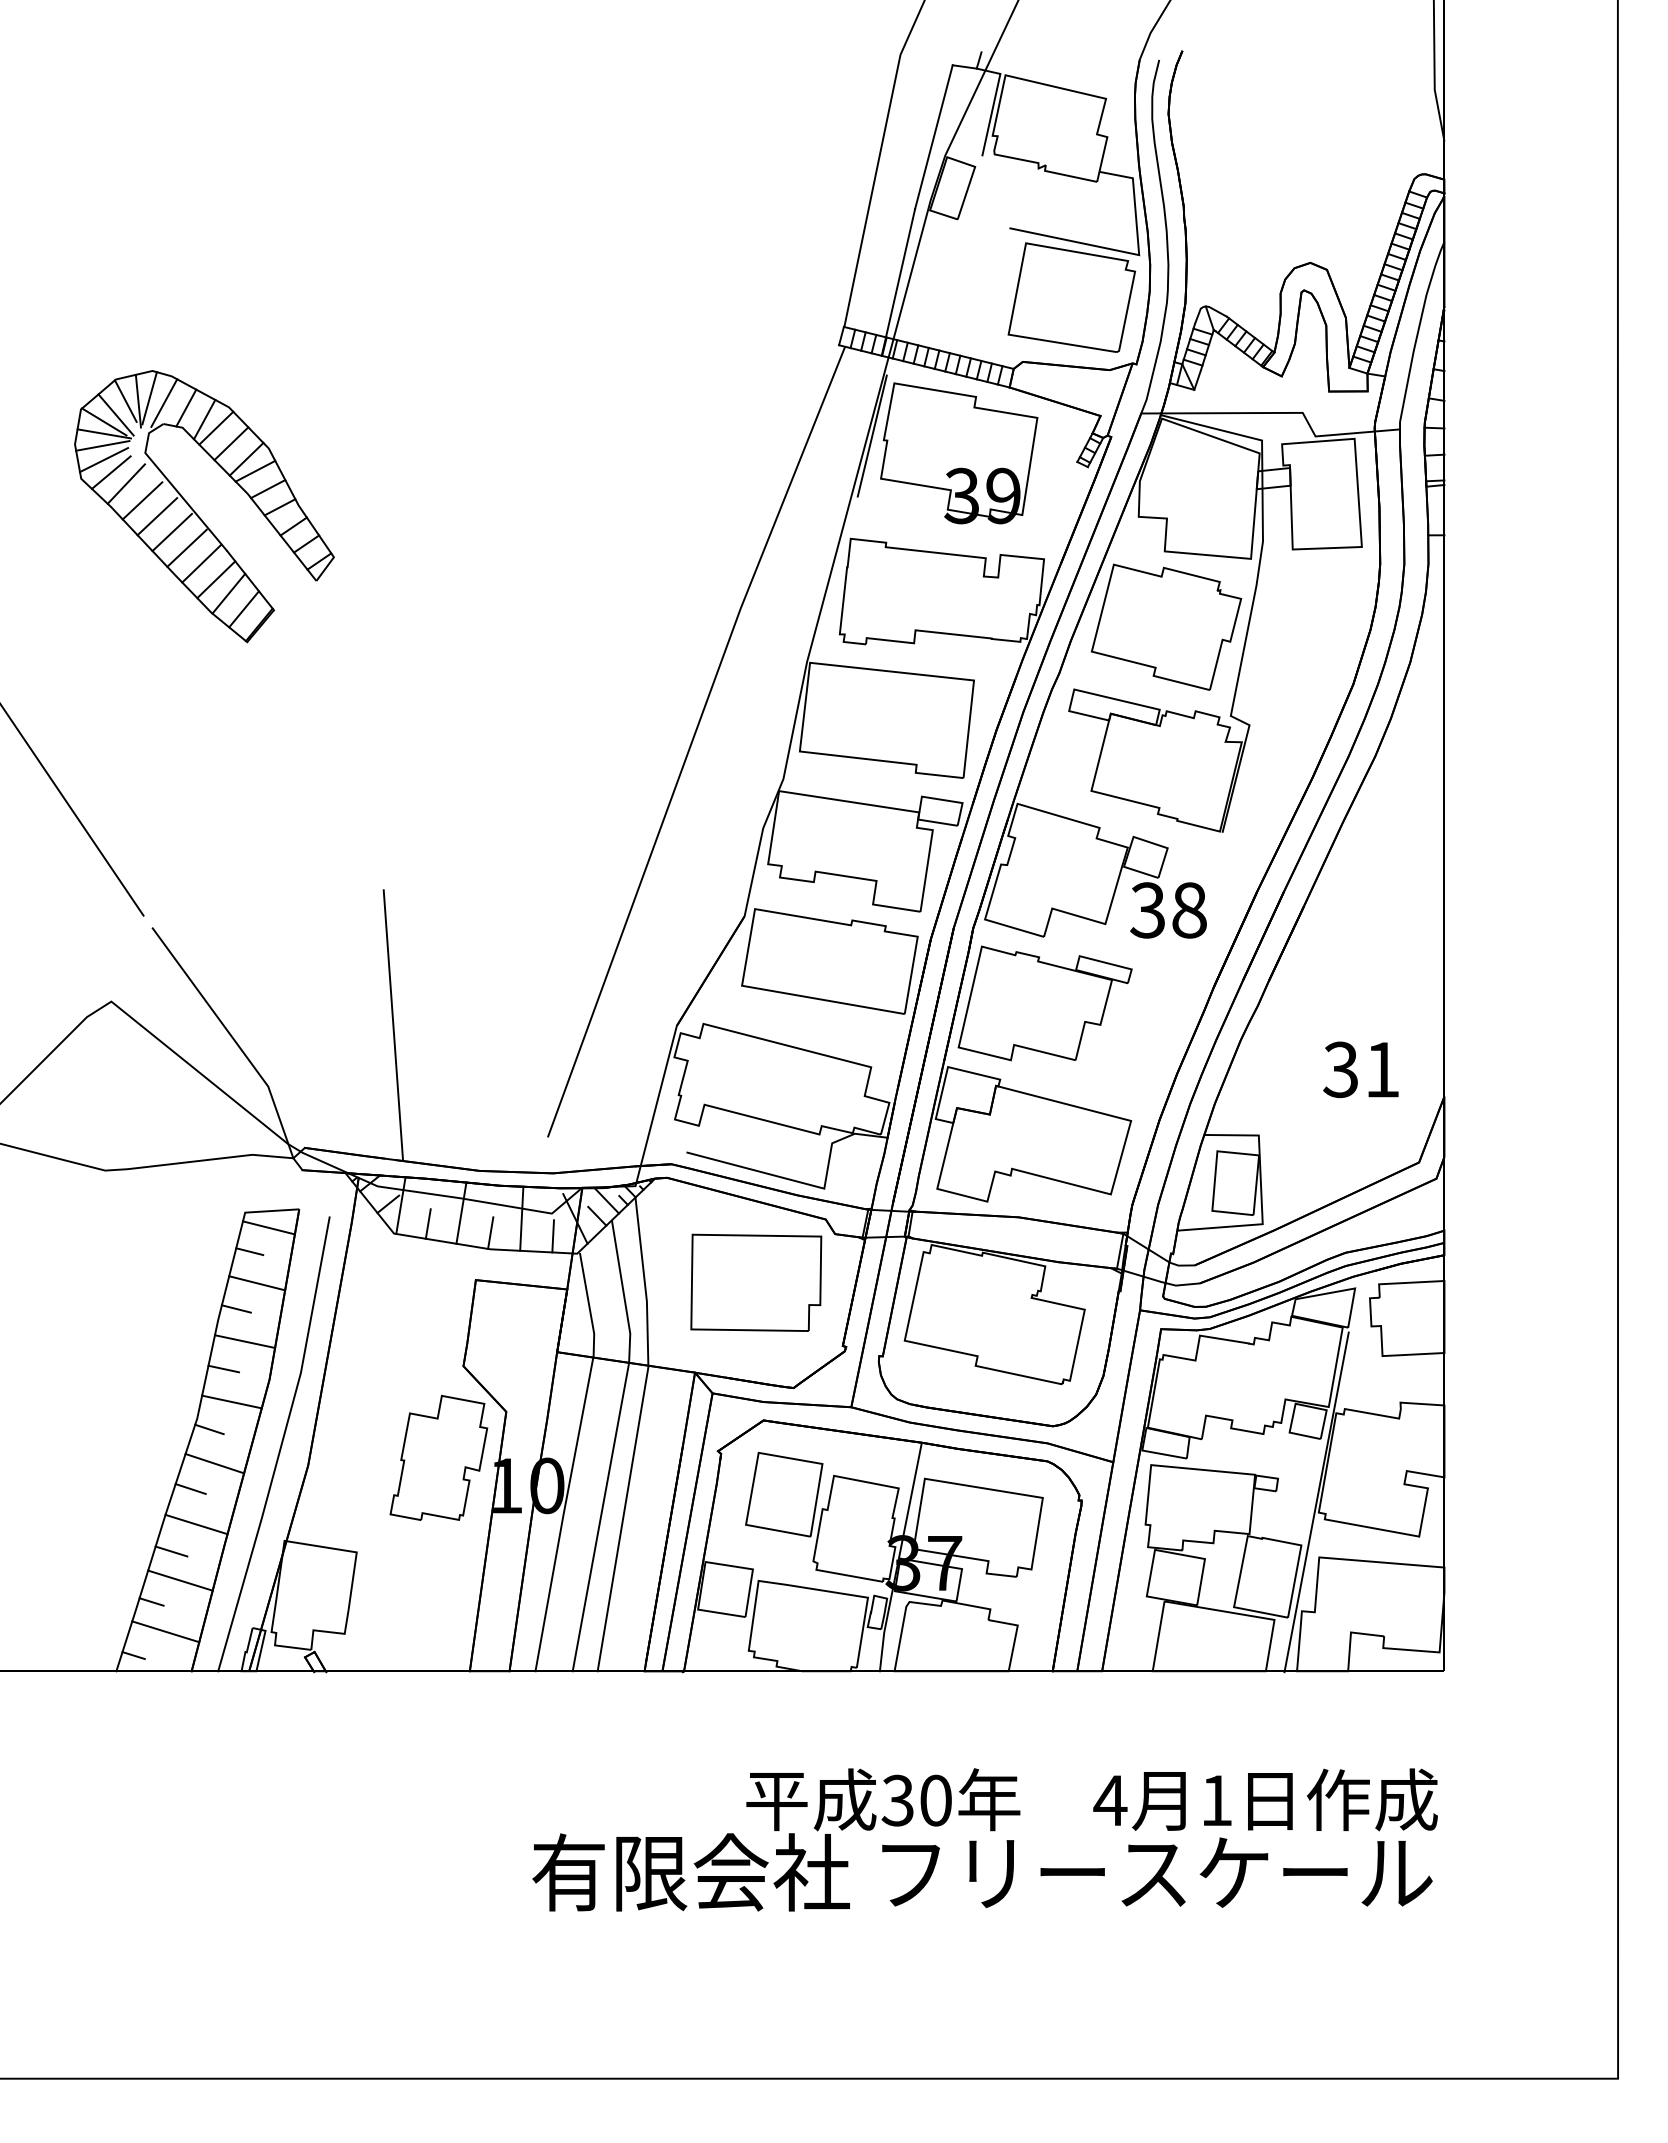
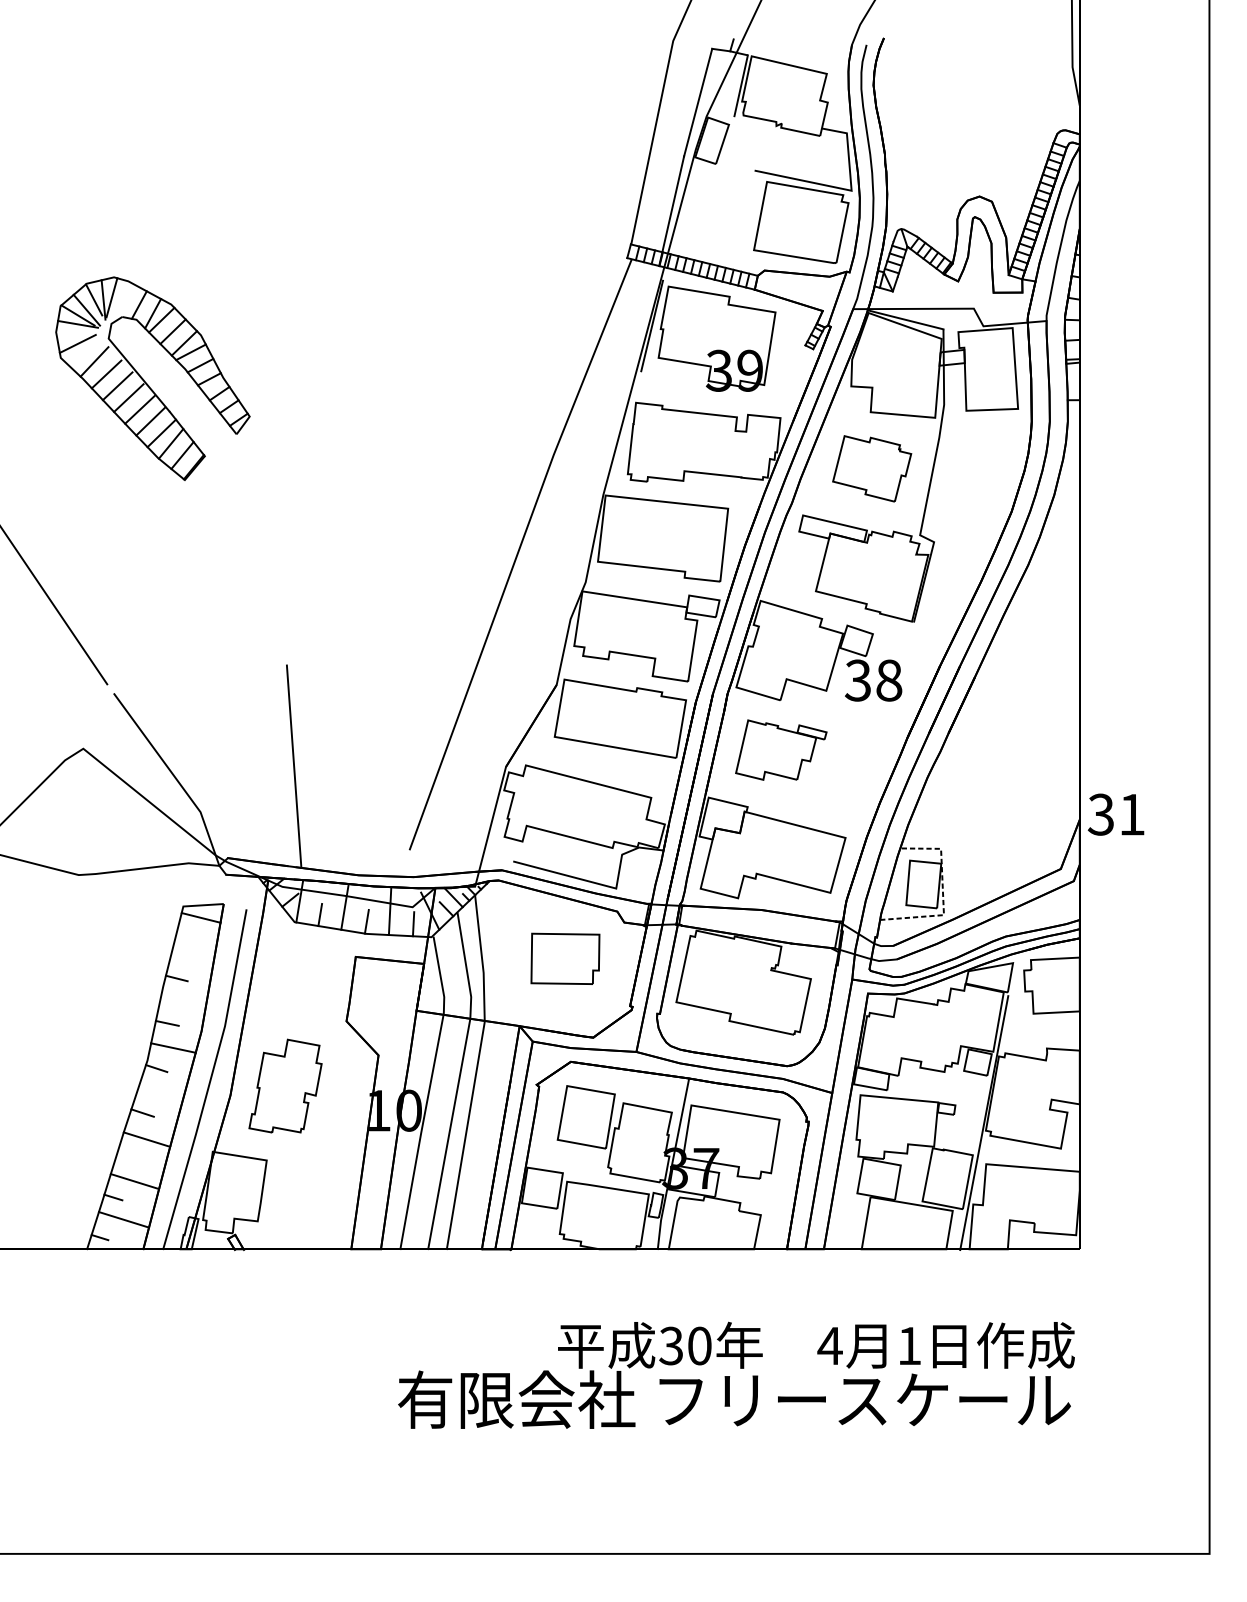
line: (164, 402) -> (123, 300), removed
line: (102, 445) -> (76, 333), removed
line: (111, 472) -> (83, 353), removed
part: (1166, 626) -> (872, 468), size x0.7
part: (1044, 1003) -> (780, 750), size x0.7
text: (1360, 1069) -> (1115, 814), moved
line: (1261, 1195) -> (943, 893), solid -> dashed
line: (249, 1251) -> (186, 935), removed
part: (756, 1282) -> (565, 958), size x0.7
line: (257, 1283) -> (192, 959), removed
line: (245, 1341) -> (183, 1002), removed
part: (438, 1457) -> (285, 1085), moved
line: (214, 1463) -> (160, 1094), removed
line: (171, 1551) -> (128, 1159), removed

